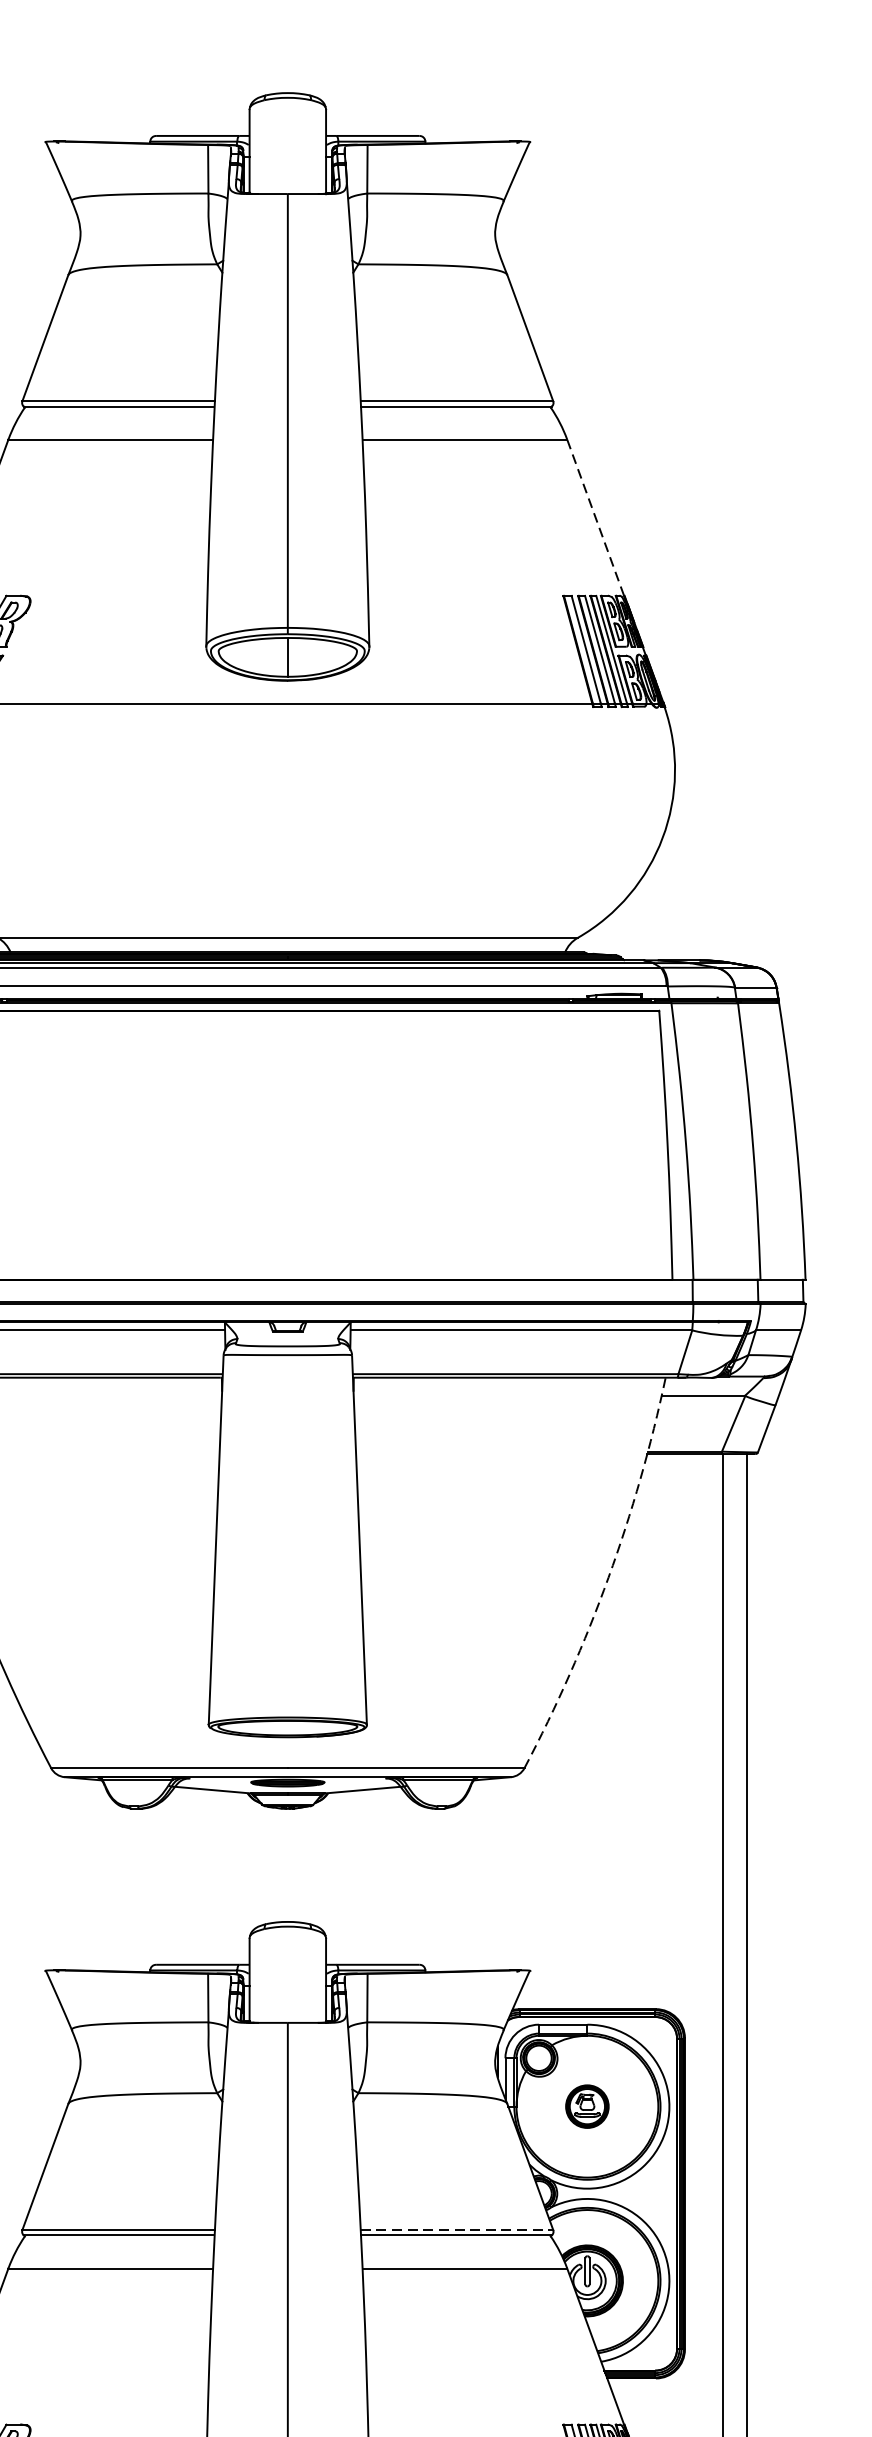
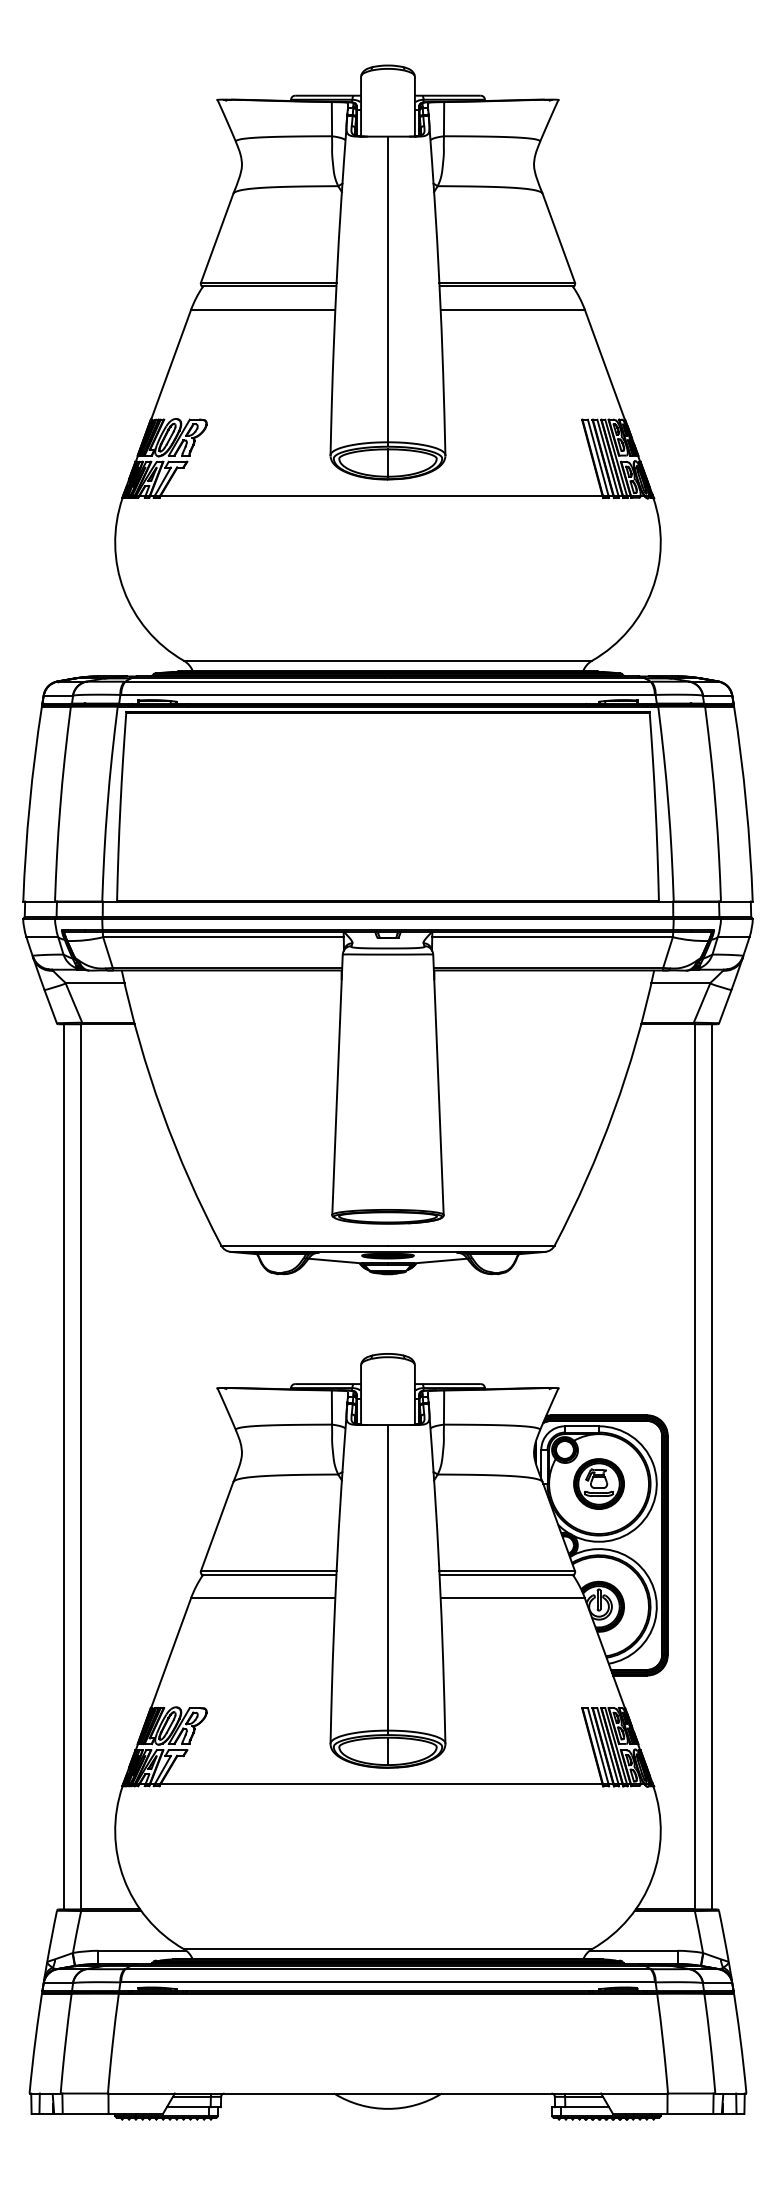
line: (595, 517) -> (604, 364), dashed -> solid
arc: (607, 1577) -> (613, 1111), dashed -> solid
part: (586, 2105) -> (598, 1483), size x1.67
line: (457, 2229) -> (507, 1570), dashed -> solid

